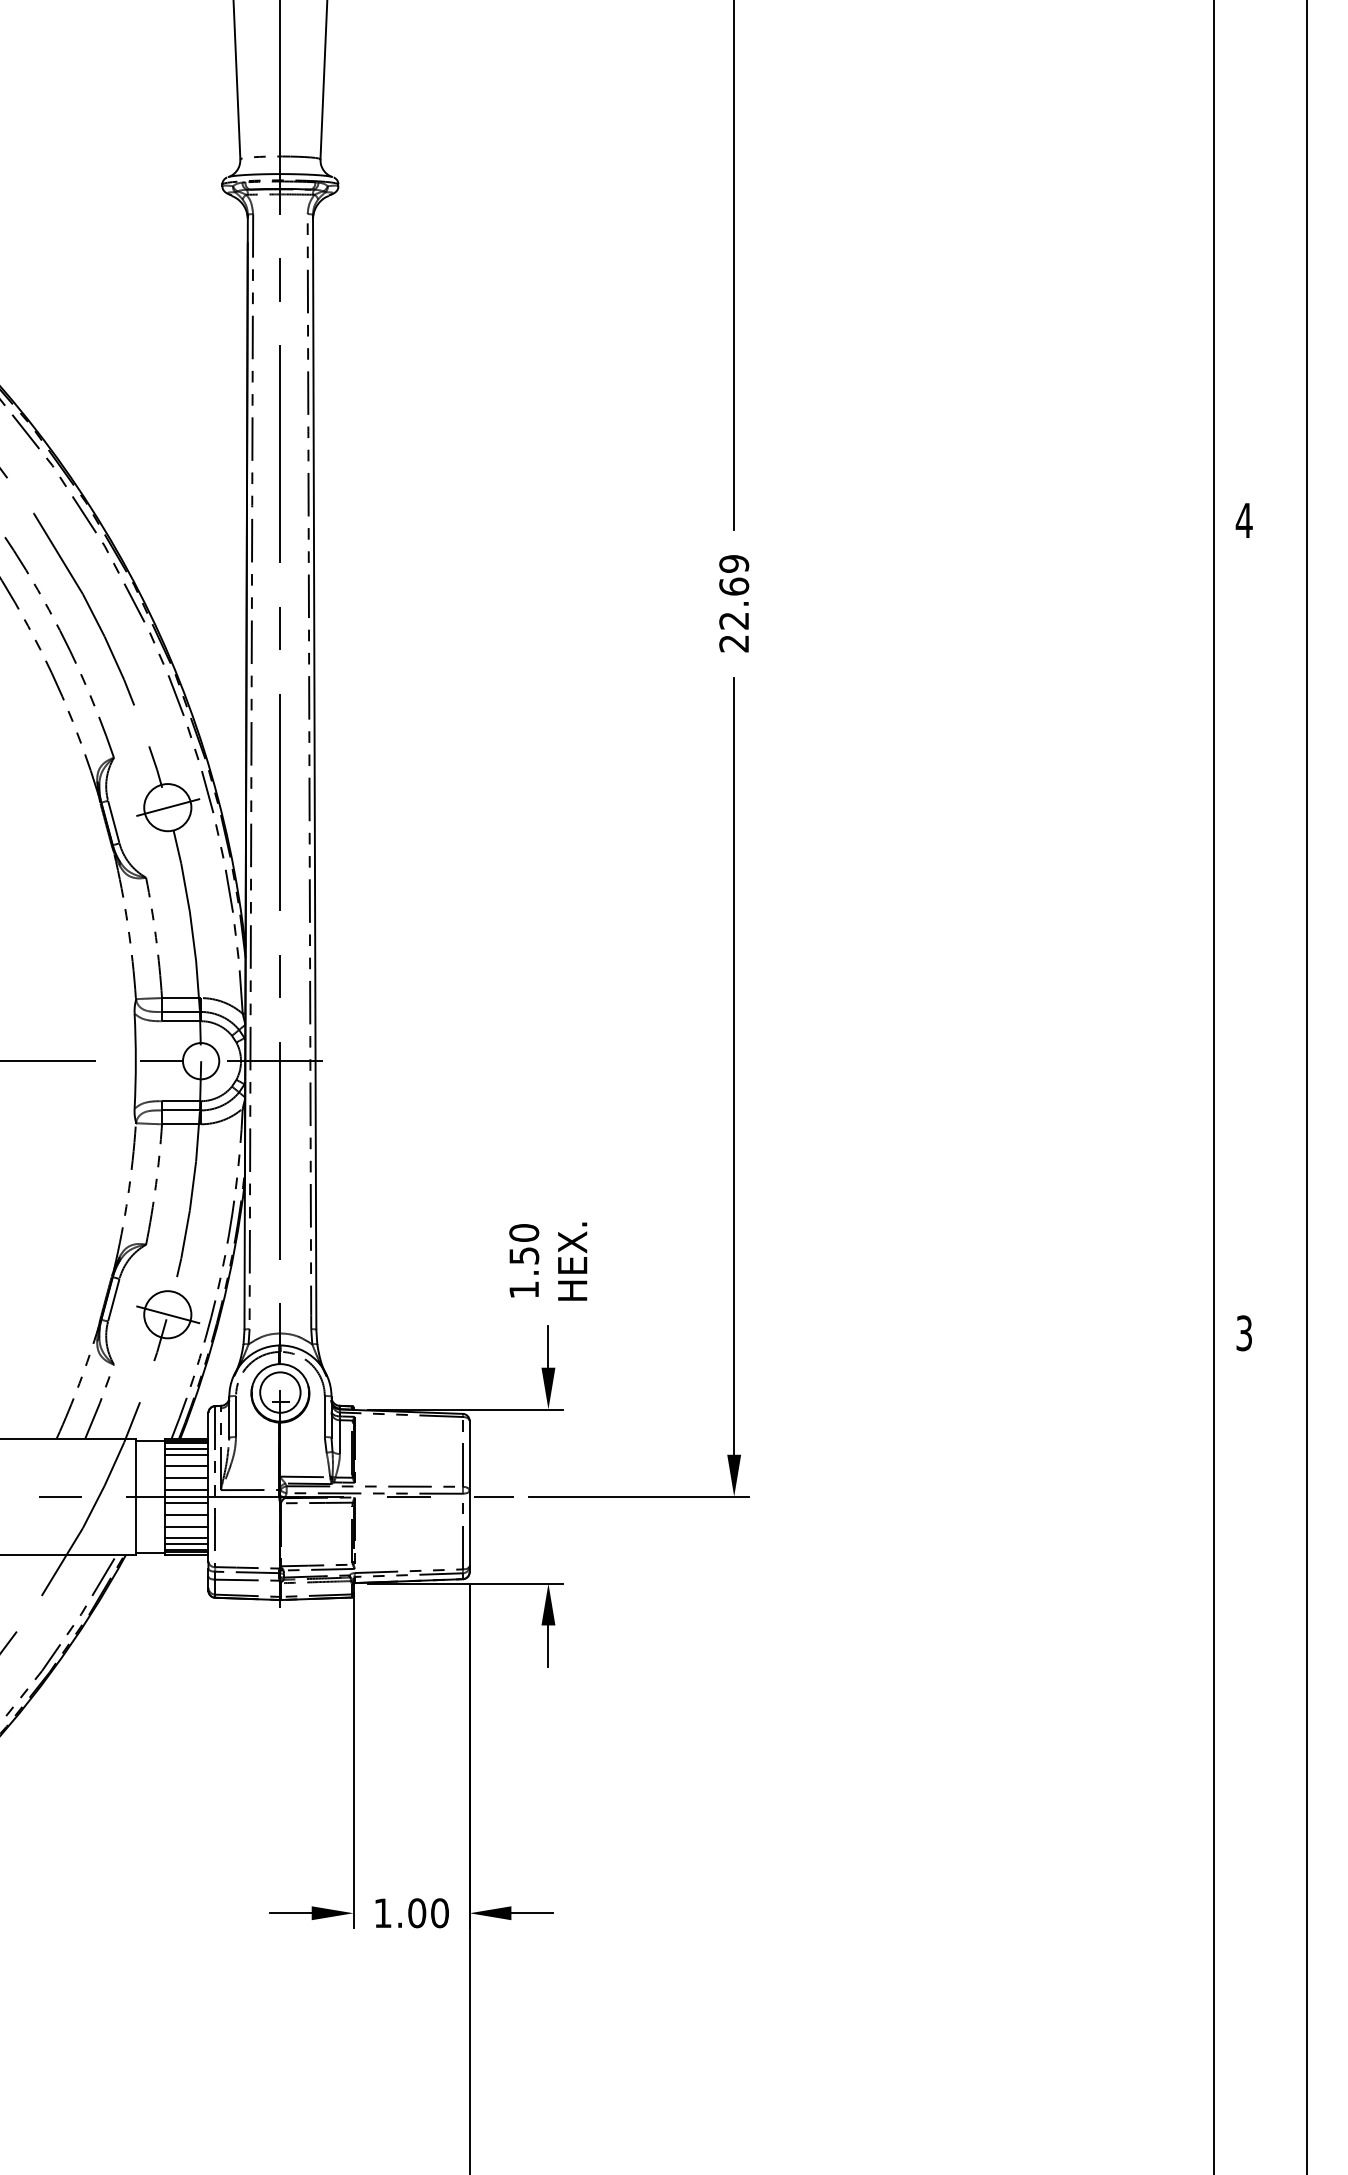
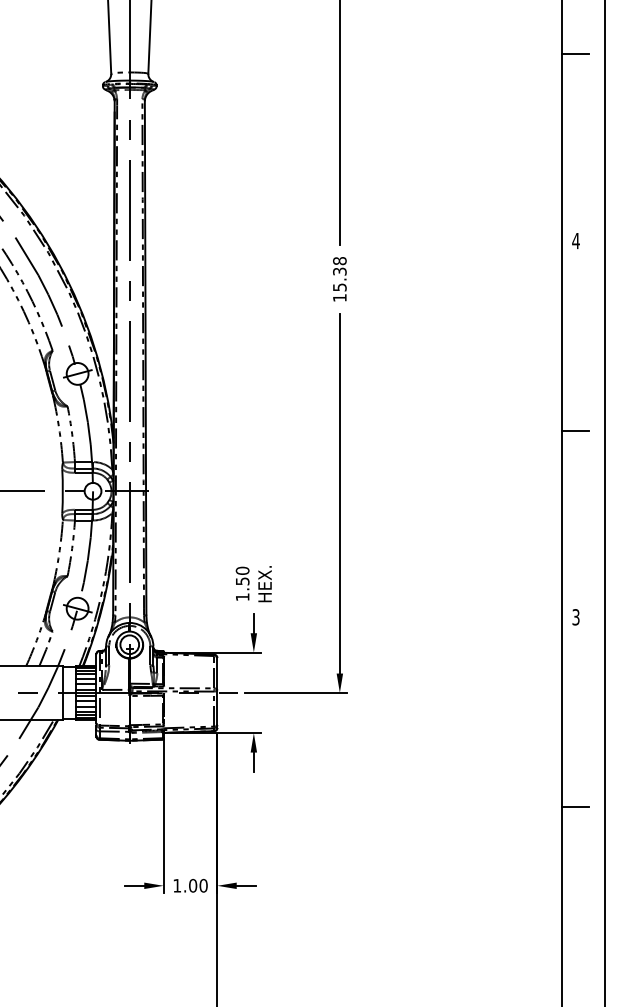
line: (1243, 117) -> (575, 54), added
text: (733, 603) -> (339, 279), 22.69 -> 15.38
line: (1243, 929) -> (575, 430), added
line: (1243, 1744) -> (575, 807), added

